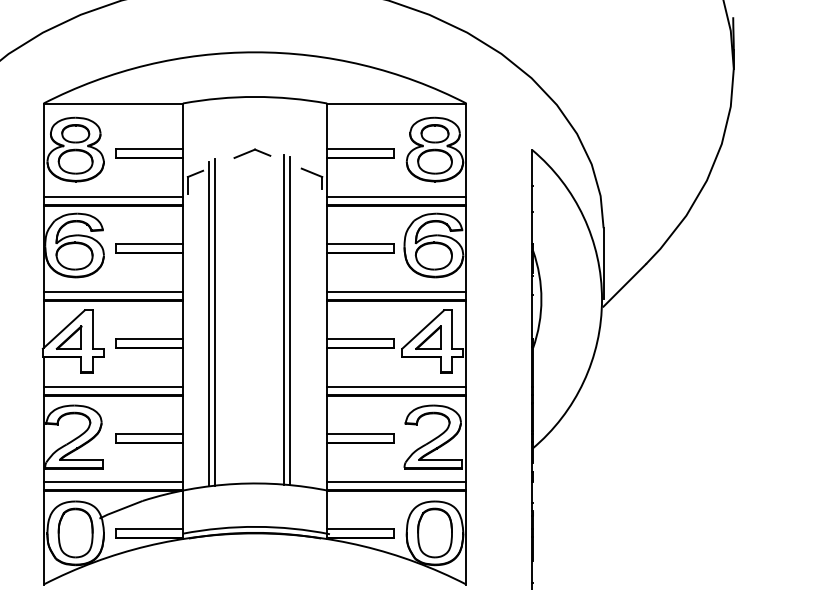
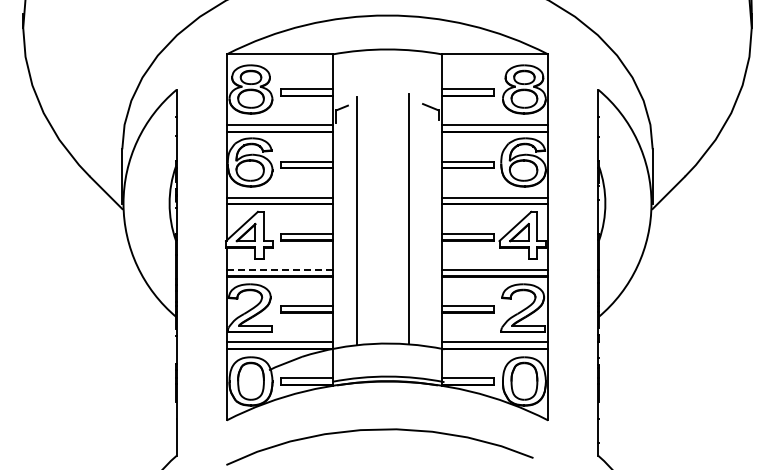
part: (251, 153) -> (384, 92), removed
line: (290, 320) -> (414, 219), removed
line: (209, 324) -> (352, 222), removed
line: (113, 386) -> (279, 269), solid -> dashed

